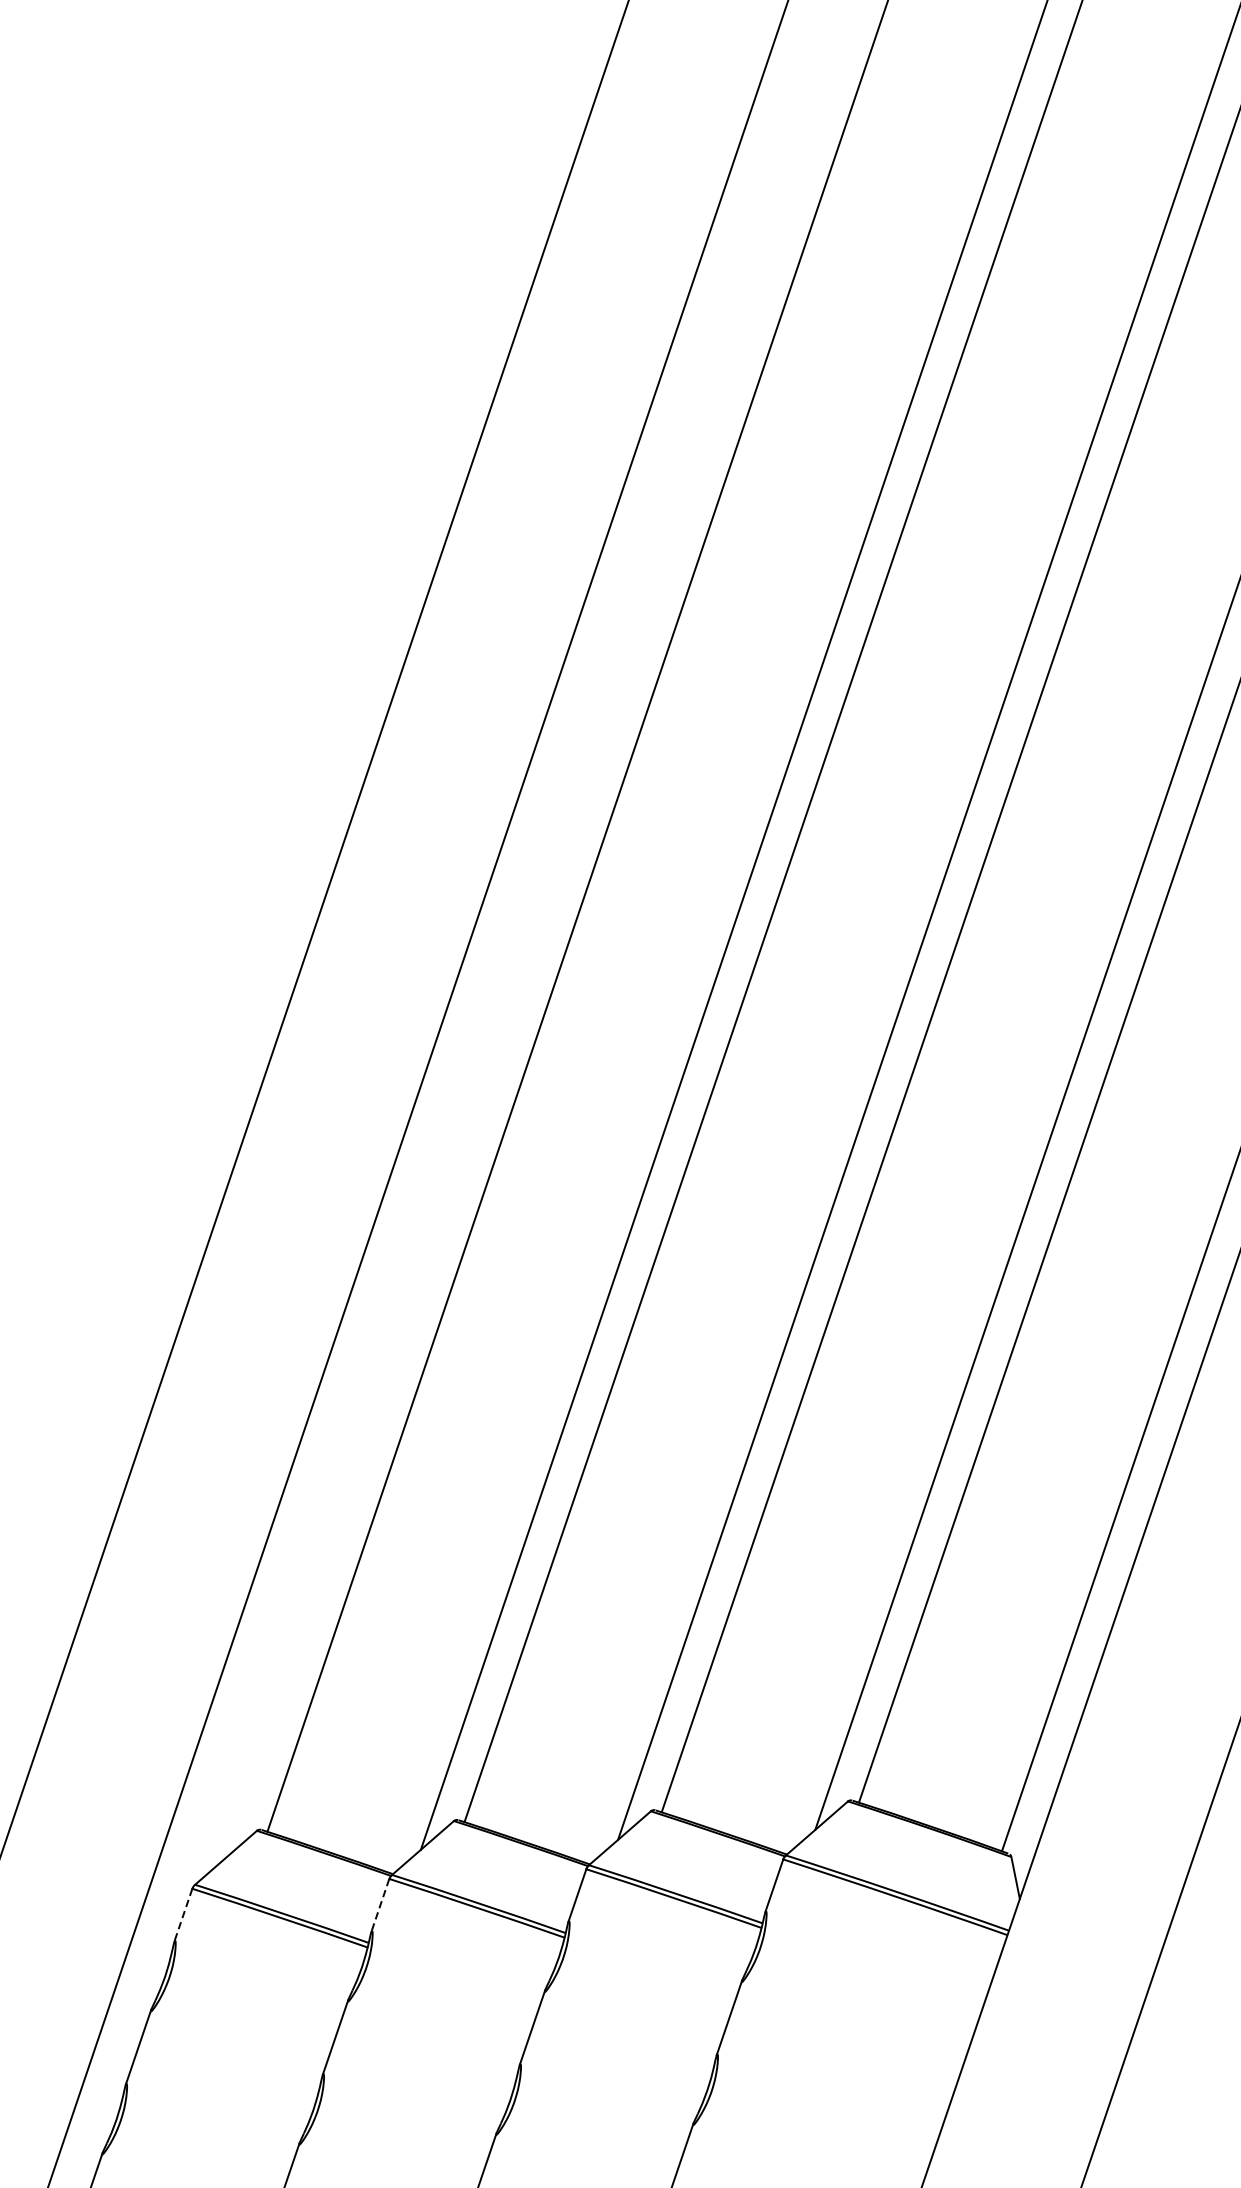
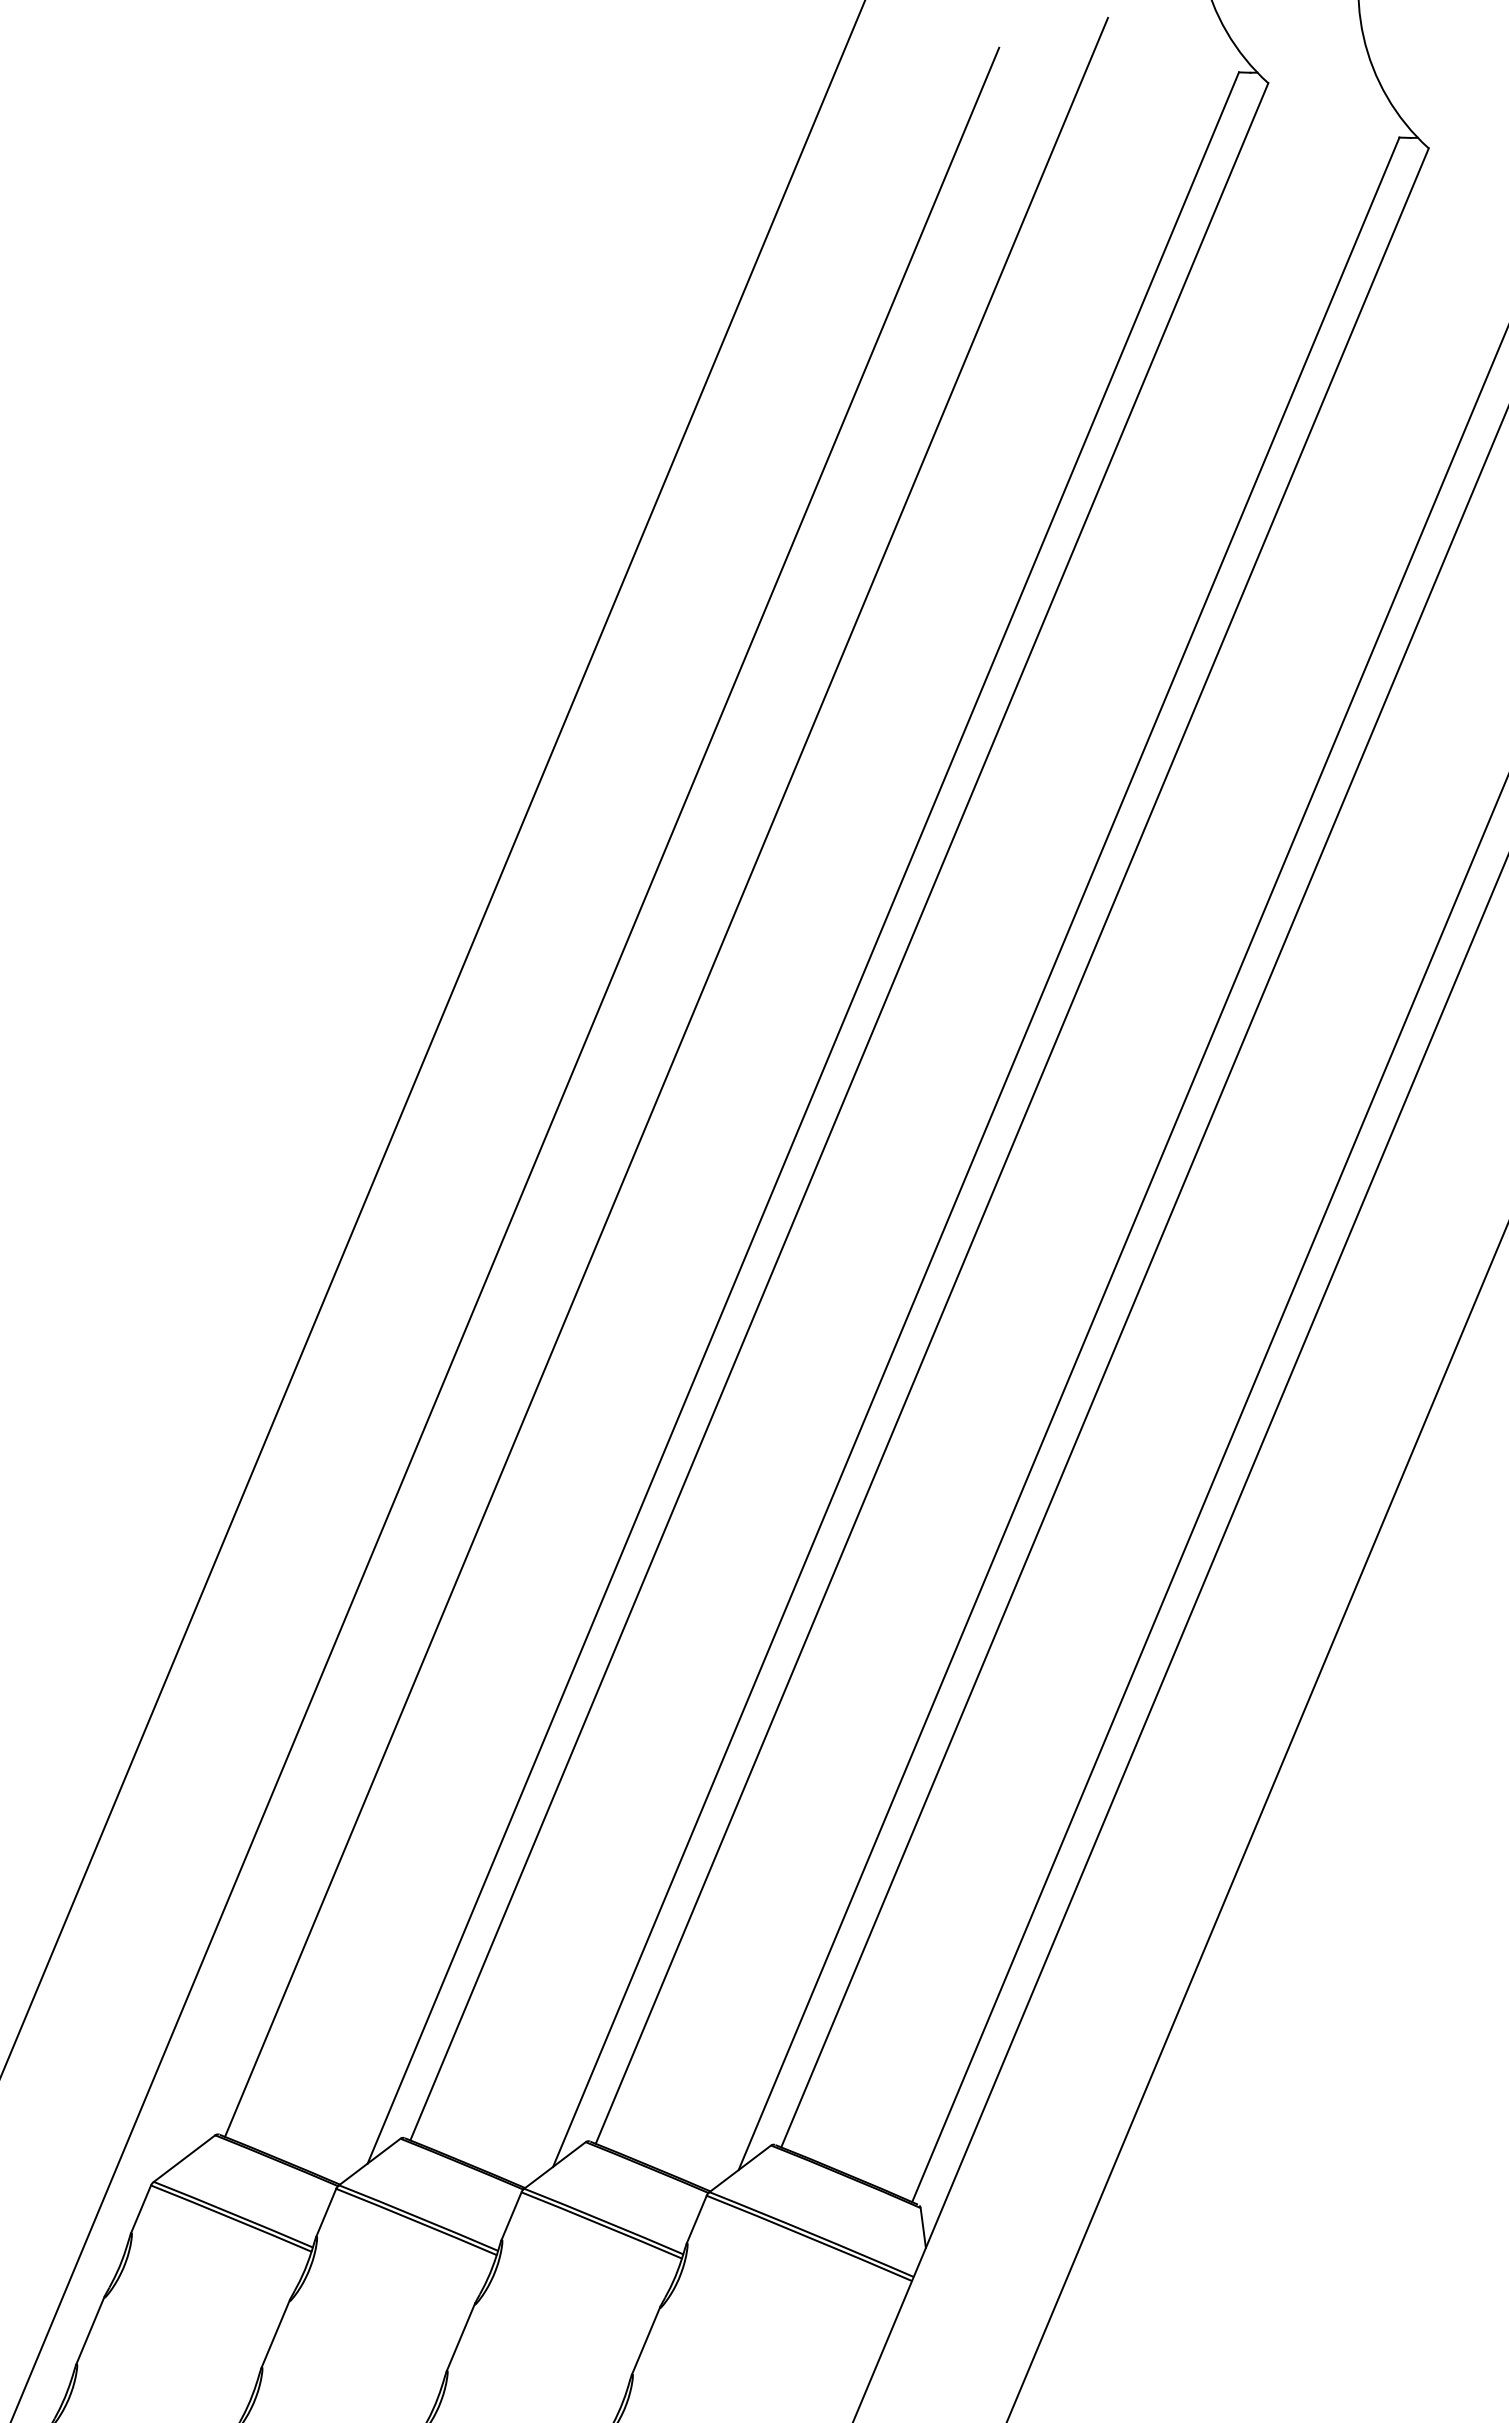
line: (379, 1905) -> (325, 2213), dashed -> solid
line: (183, 1916) -> (140, 2210), dashed -> solid

